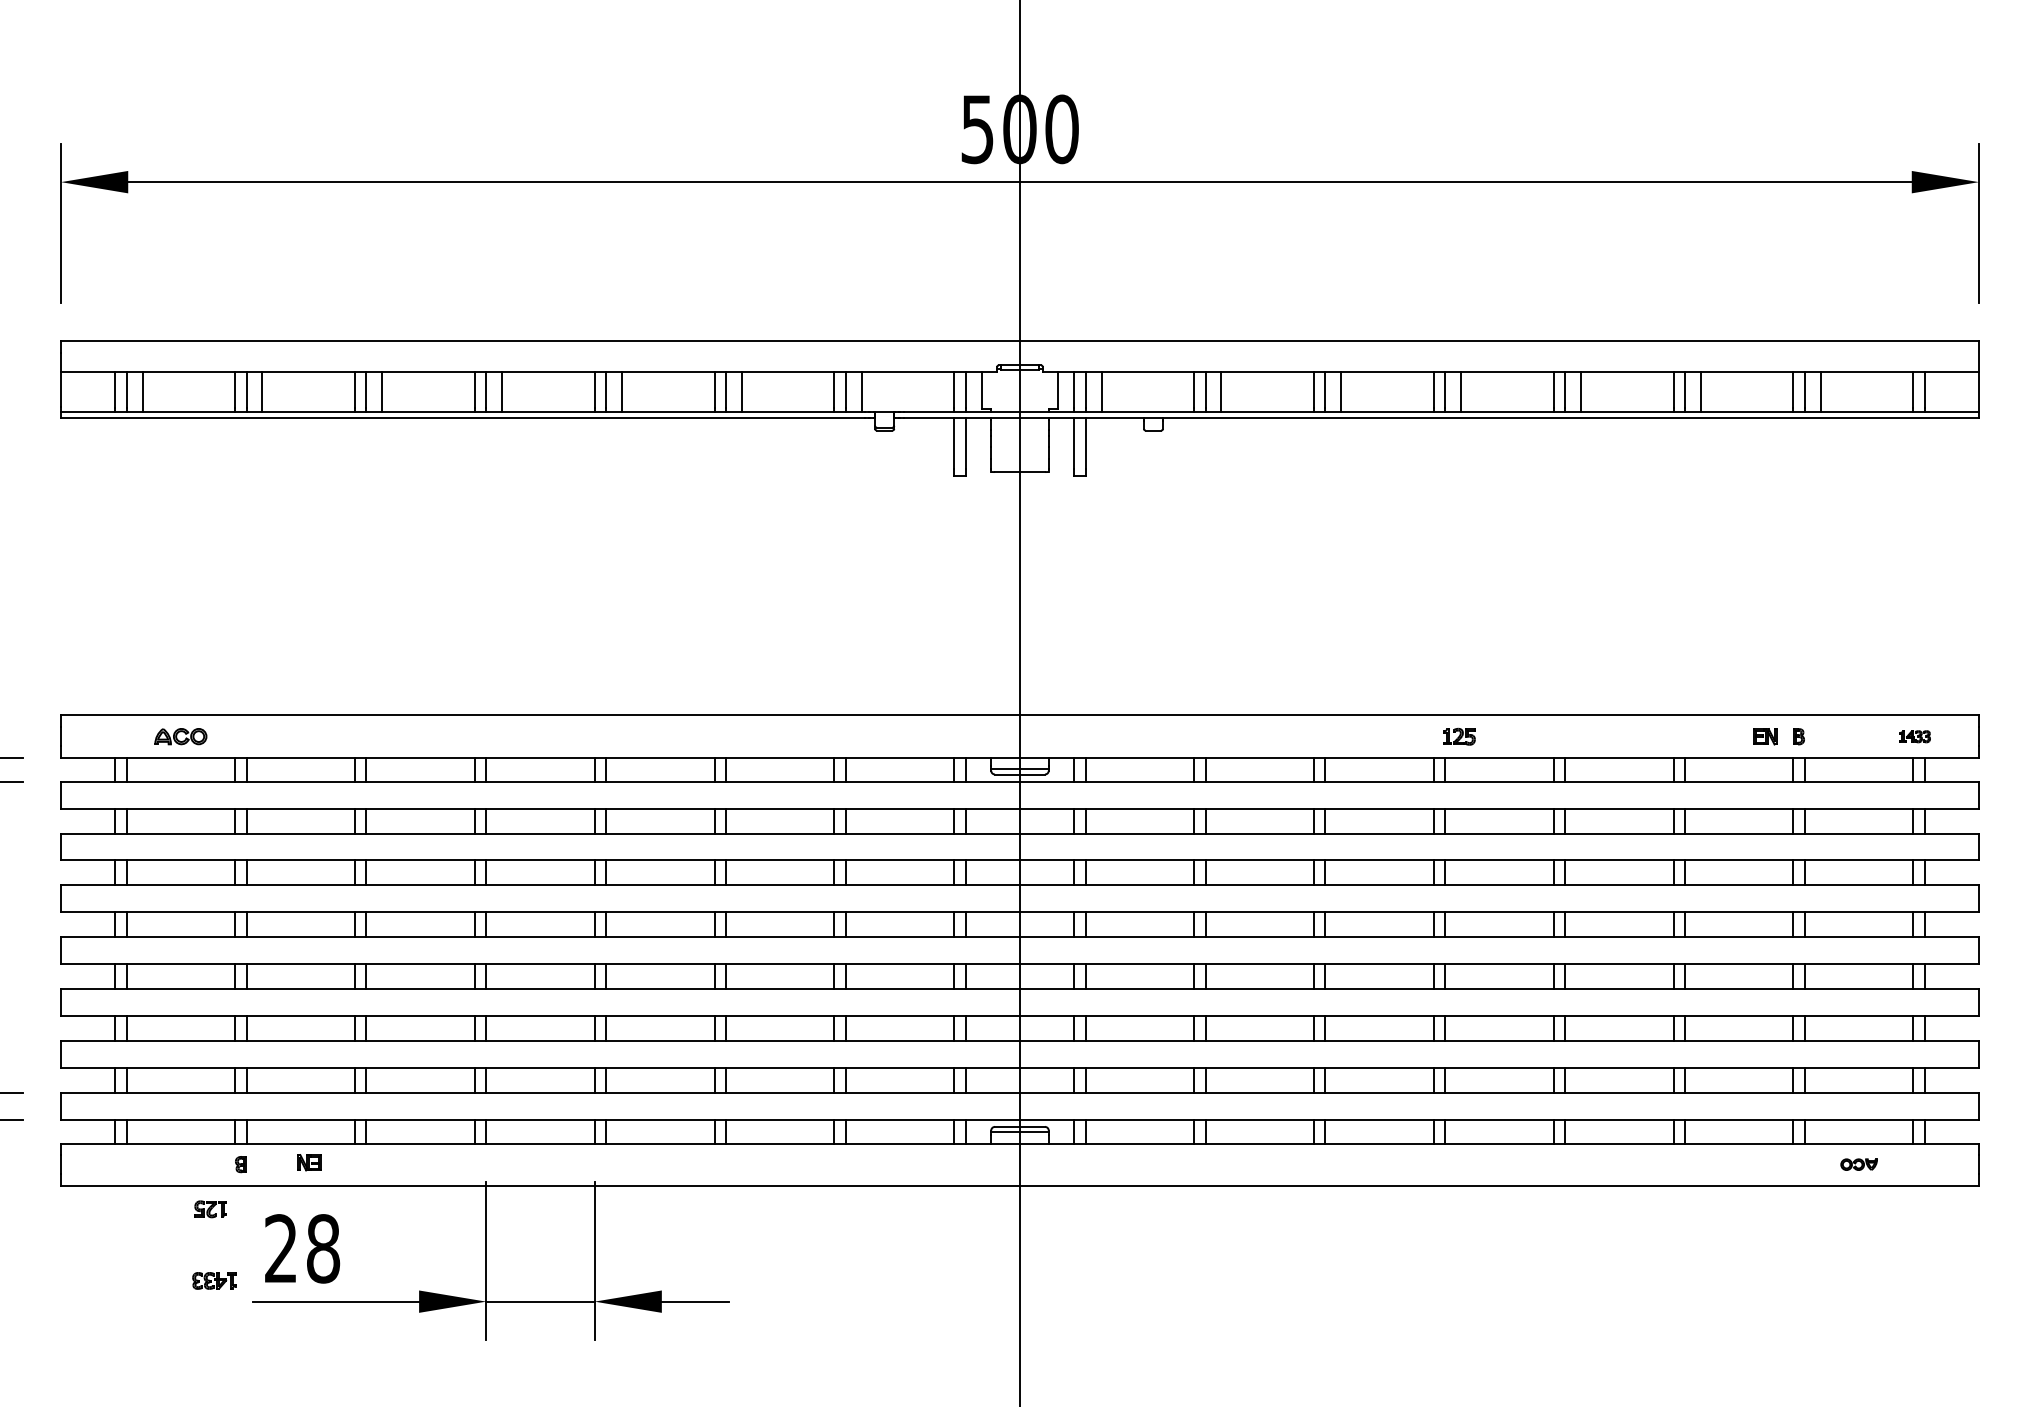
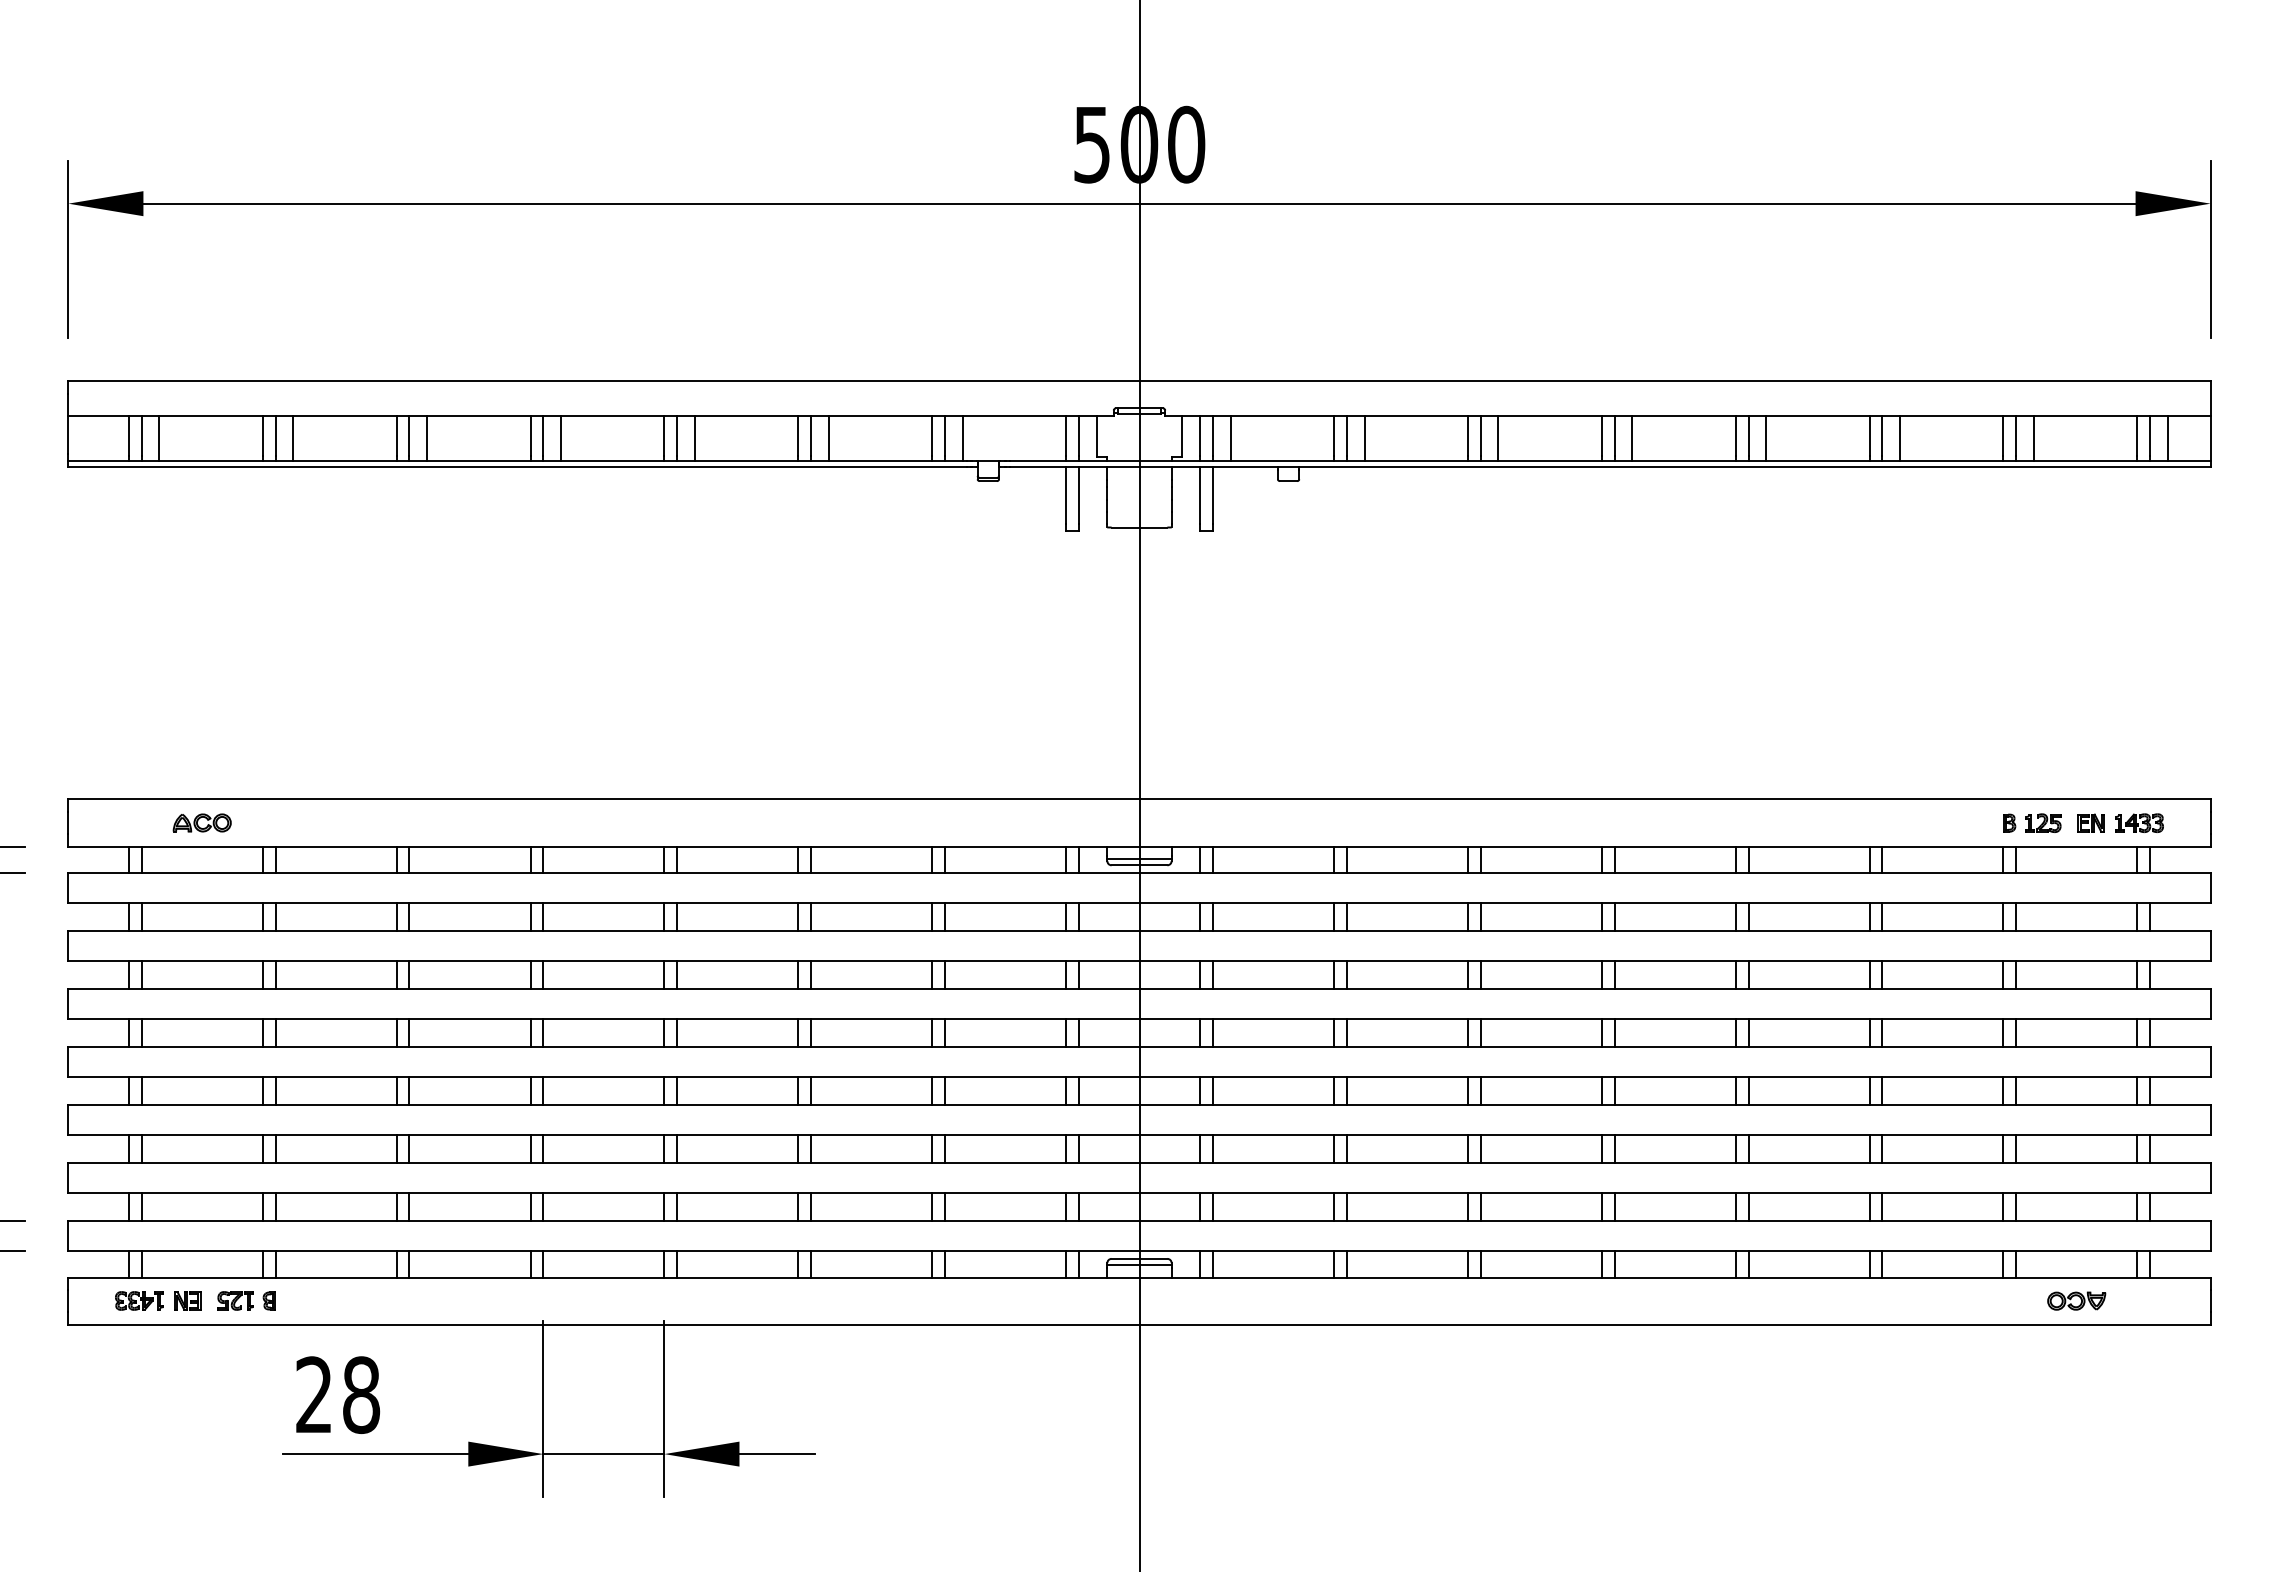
line: (1940, 391) -> (2167, 437), added
part: (1459, 736) -> (2043, 822), moved
part: (1764, 736) -> (2090, 822), moved
part: (1915, 736) -> (2139, 822), size x1.43
part: (309, 1162) -> (187, 1300), moved
part: (1858, 1164) -> (2076, 1300), size x1.43
part: (210, 1208) -> (235, 1300), moved
part: (214, 1280) -> (139, 1300), moved

